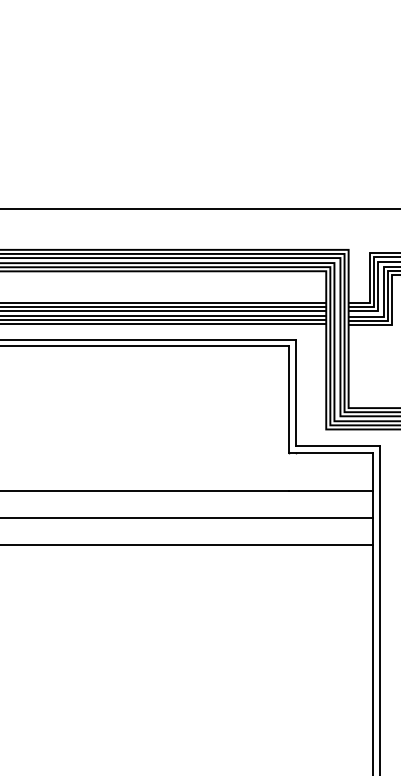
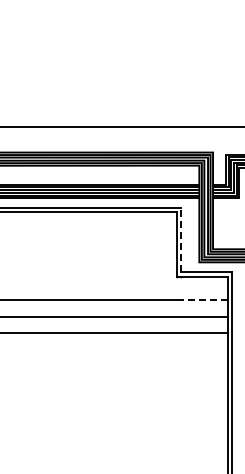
line: (297, 392) -> (181, 239), solid -> dashed
line: (331, 491) -> (202, 300), solid -> dashed

